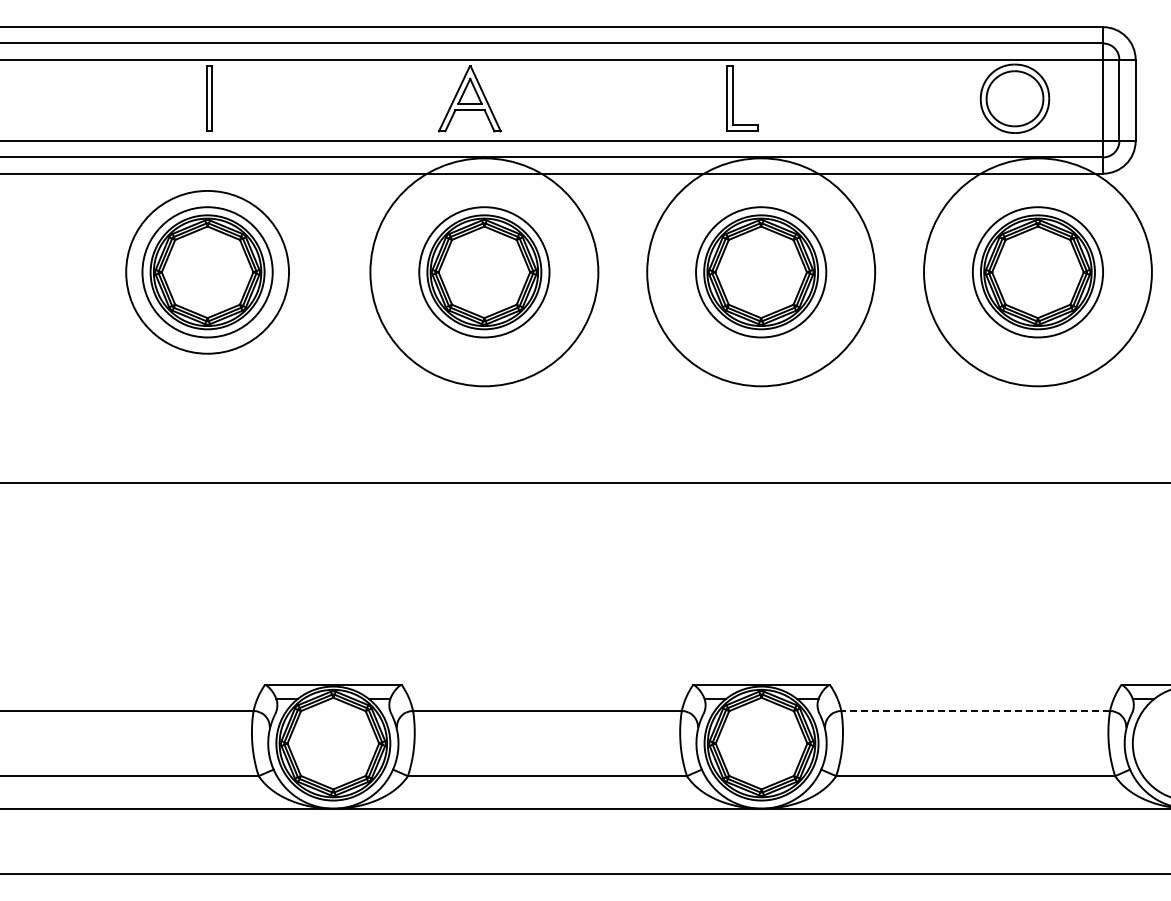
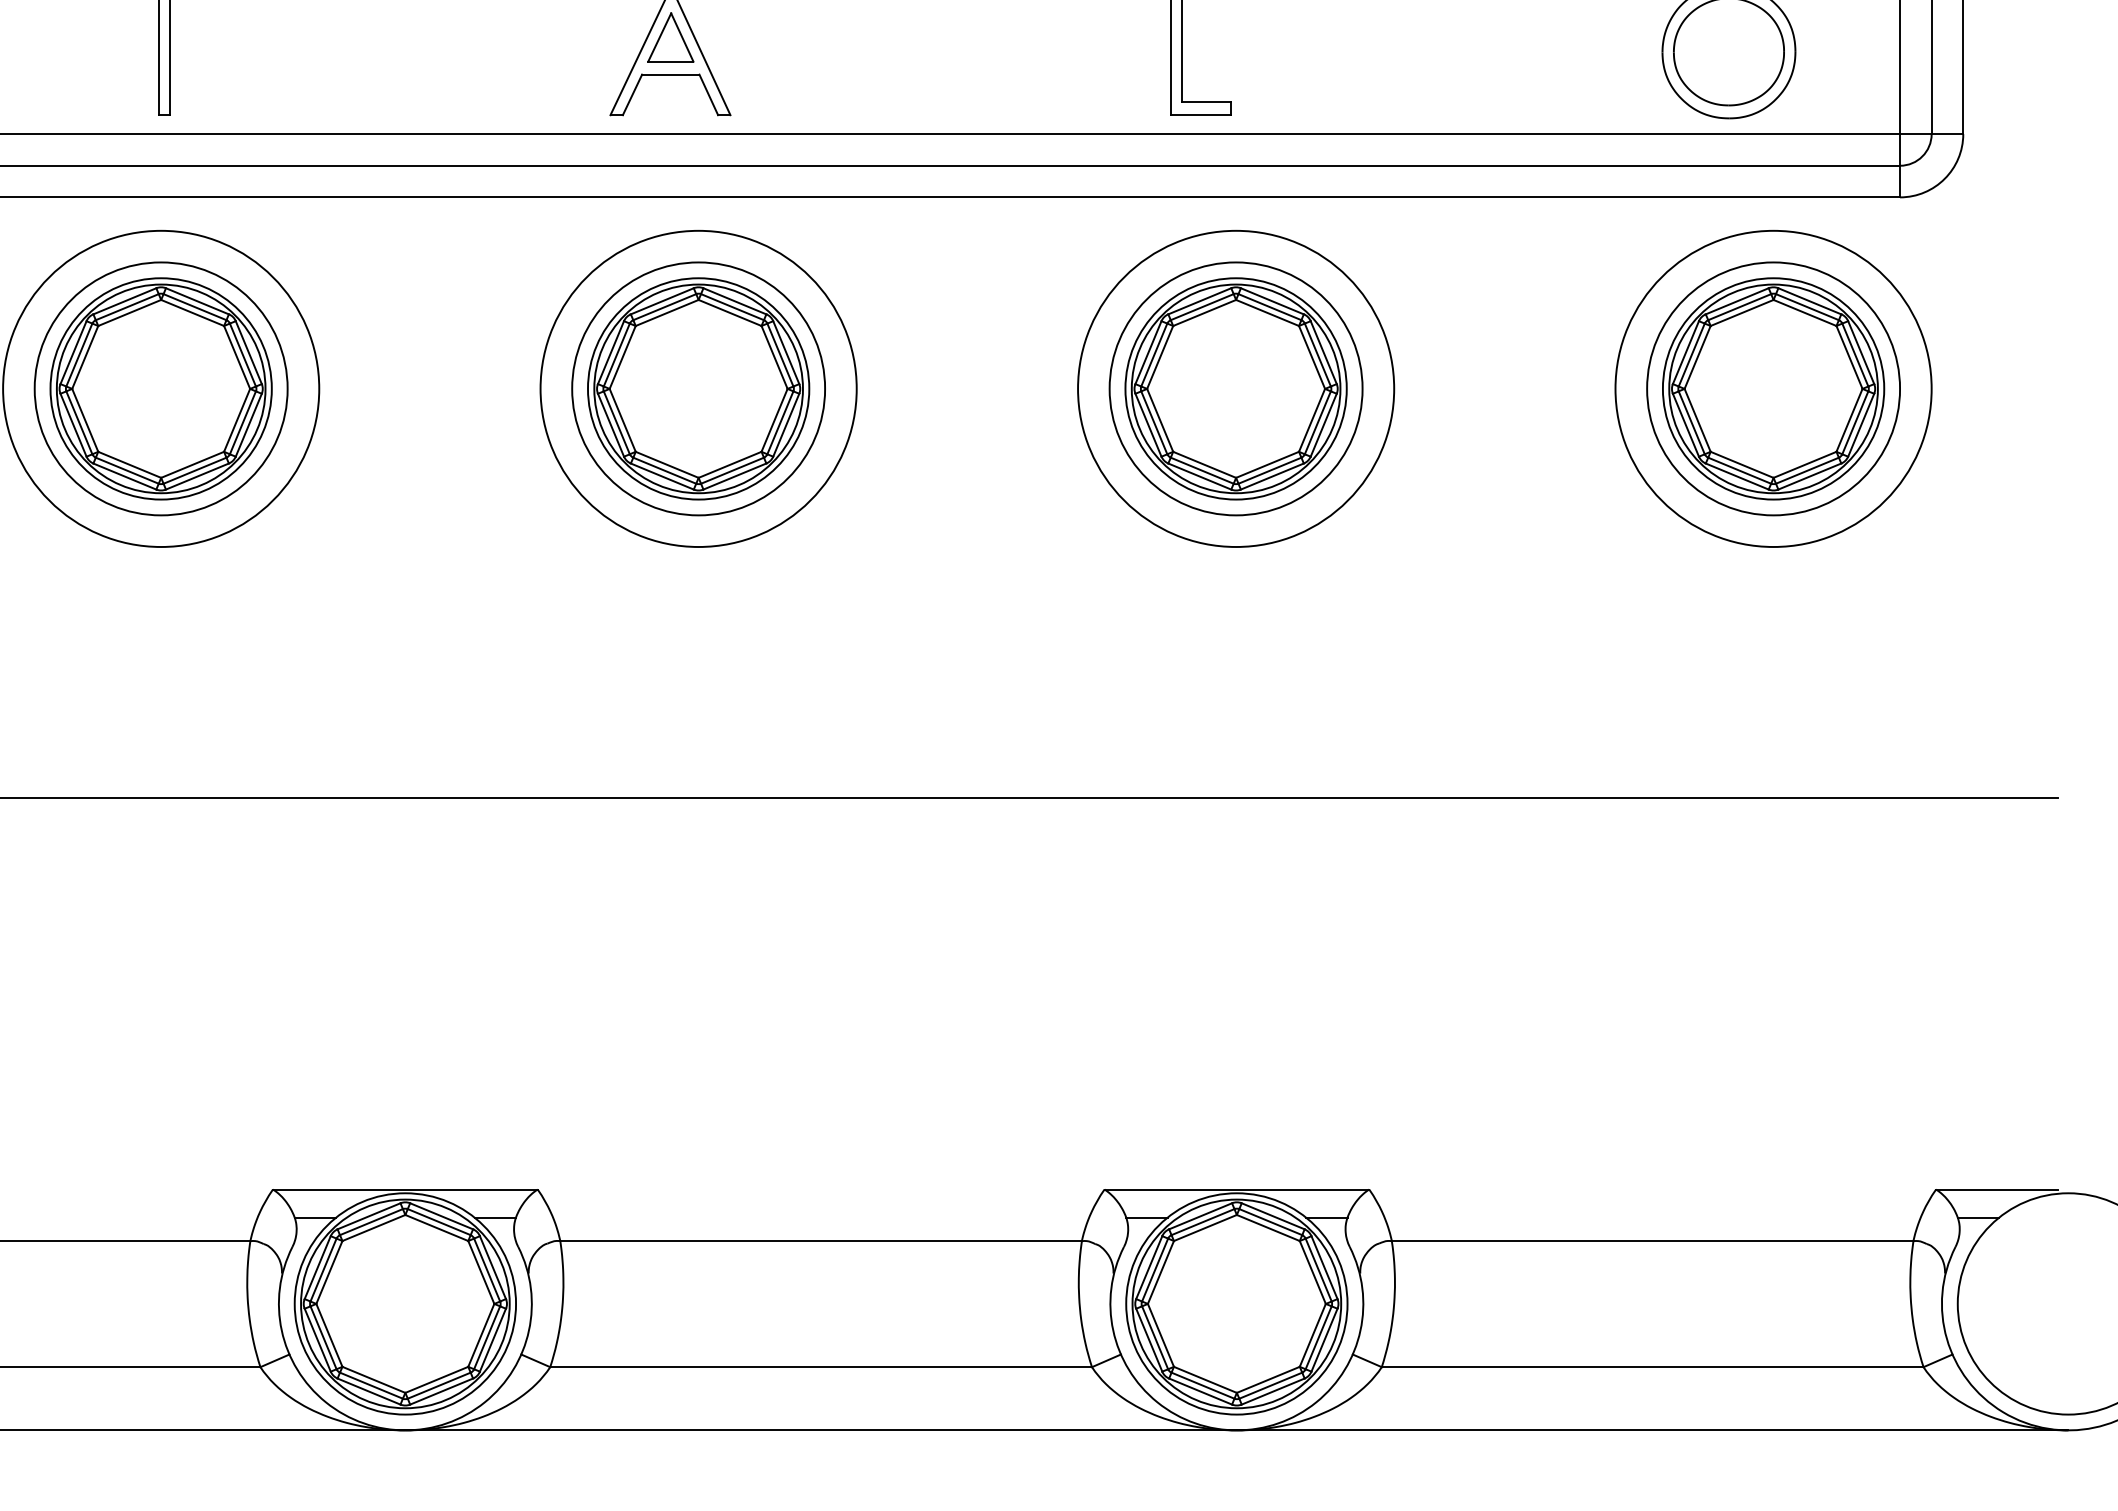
circle: (483, 271) -> (696, 387), size x0.71
circle: (760, 271) -> (1234, 387), size x0.71
circle: (1037, 271) -> (1772, 387), size x0.71
line: (975, 711) -> (1652, 1241), dashed -> solid

